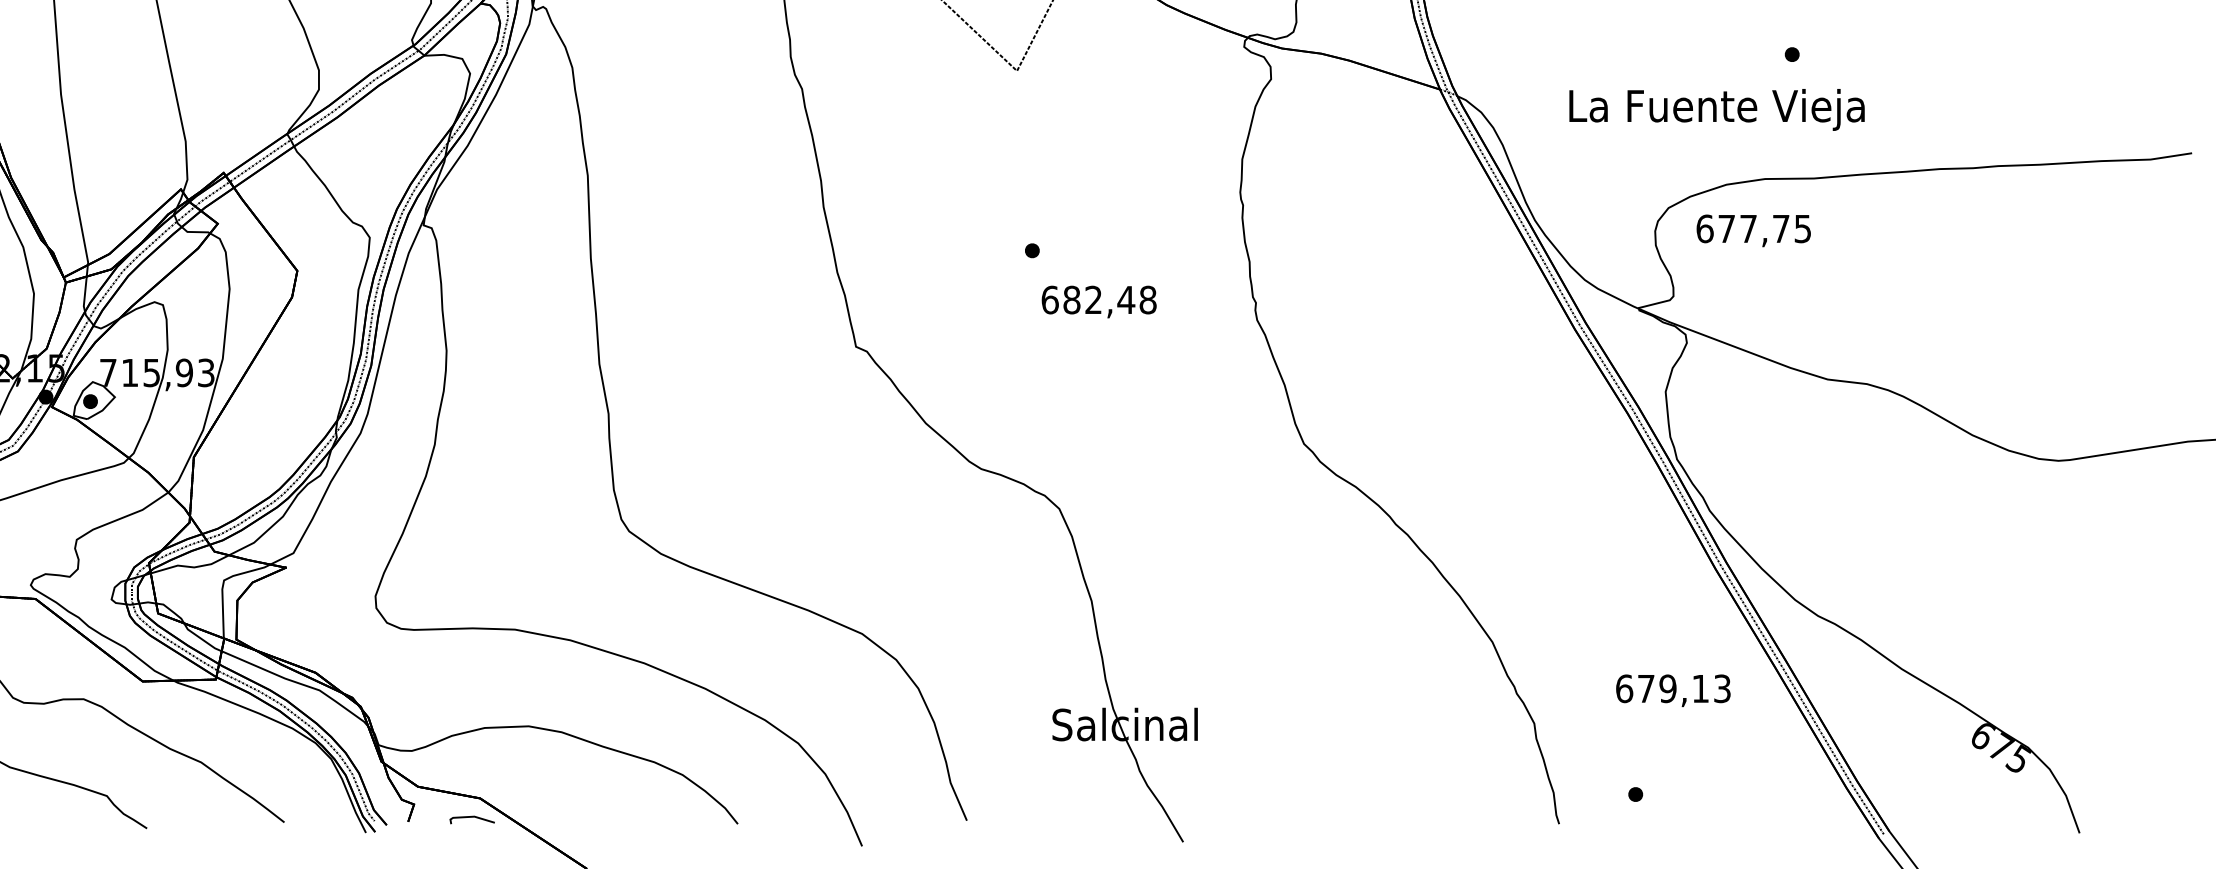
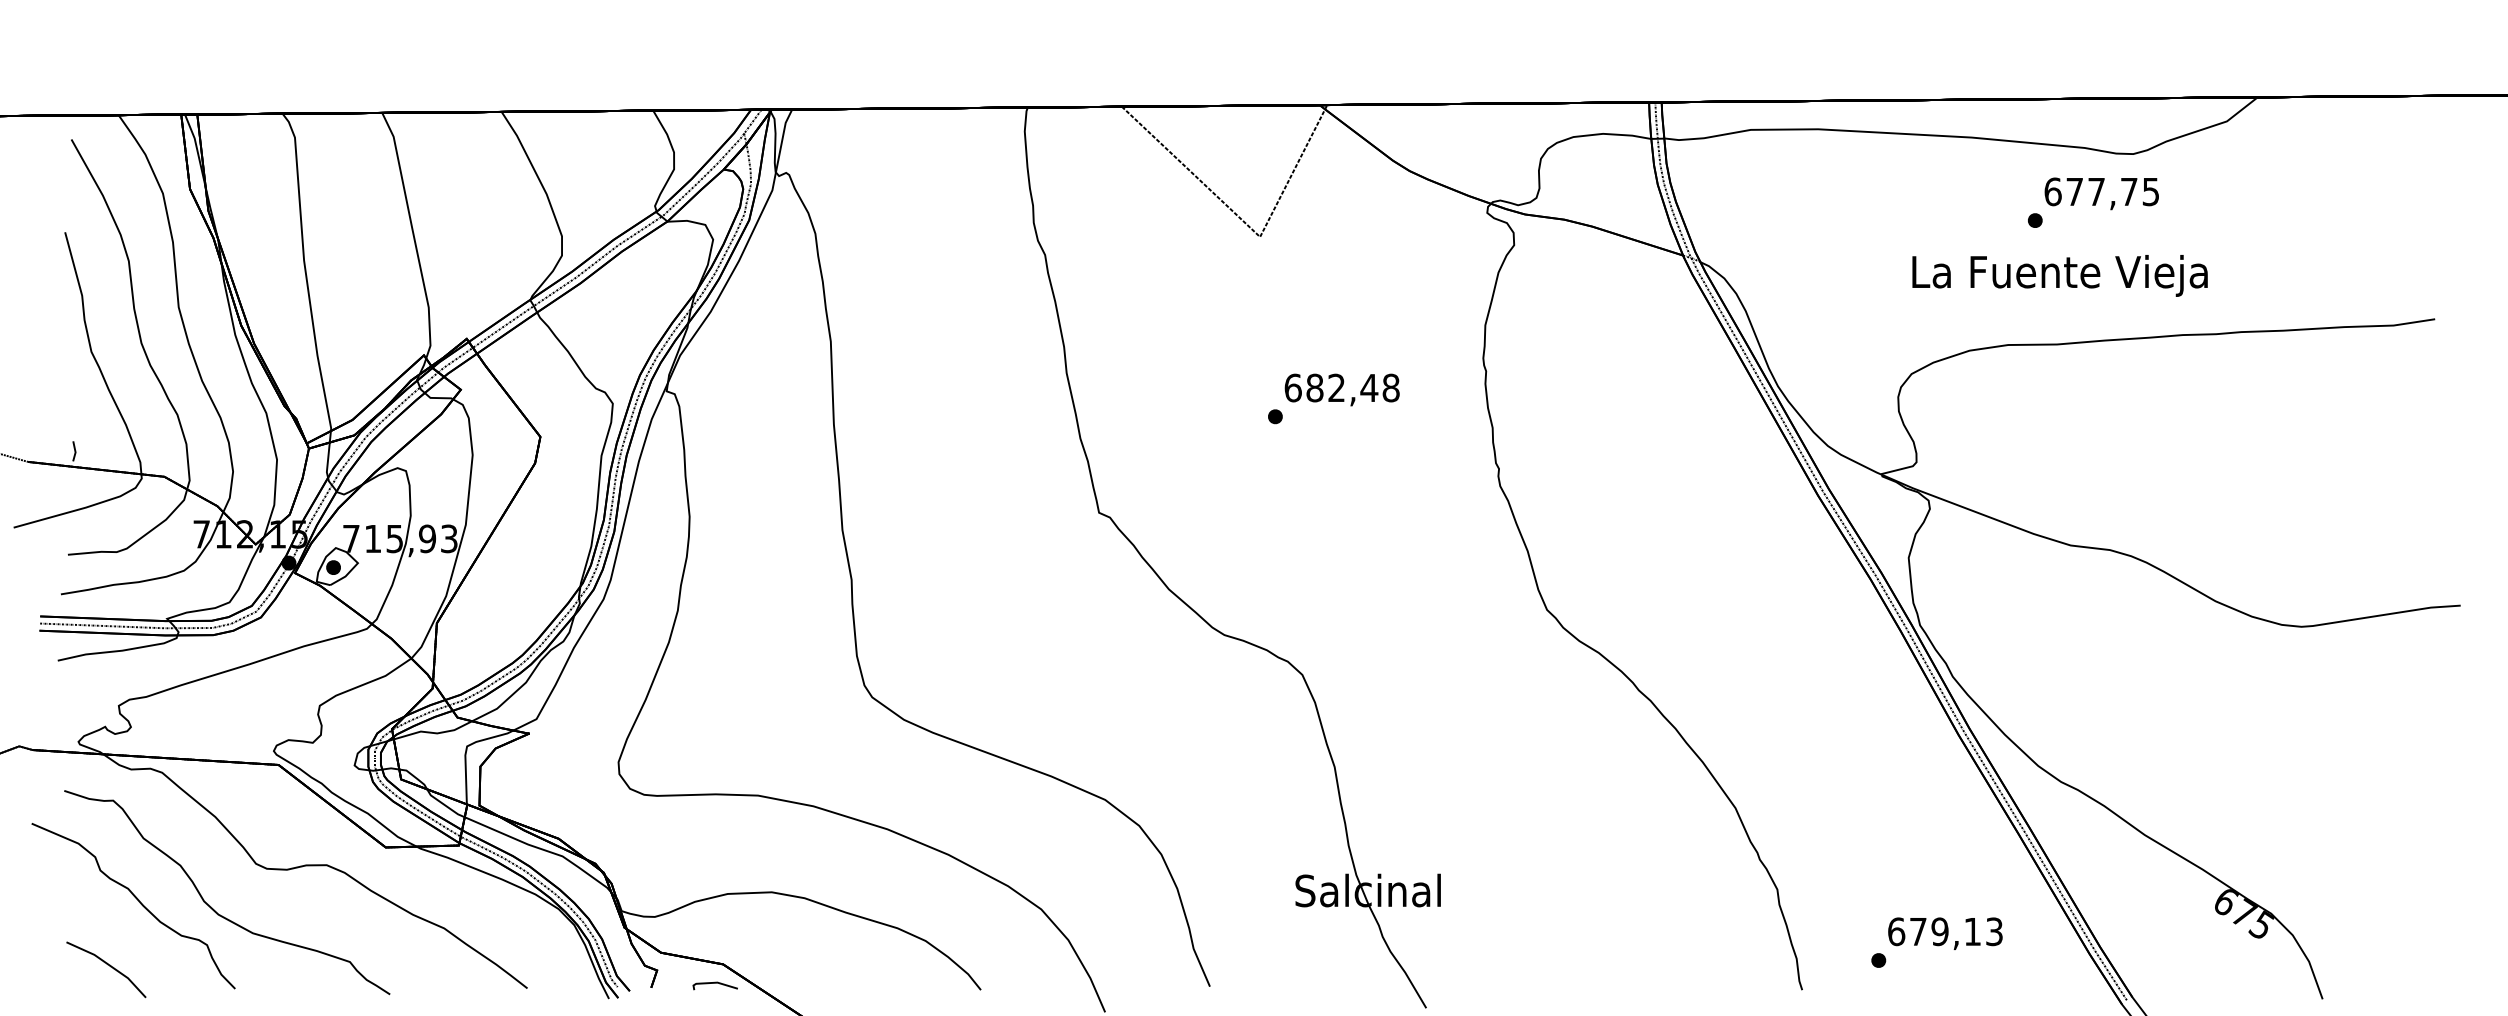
text: (1716, 109) -> (2059, 275), moved
text: (1753, 230) -> (2101, 193), moved
text: (1098, 301) -> (1341, 389), moved
text: (1673, 690) -> (1945, 933), moved

